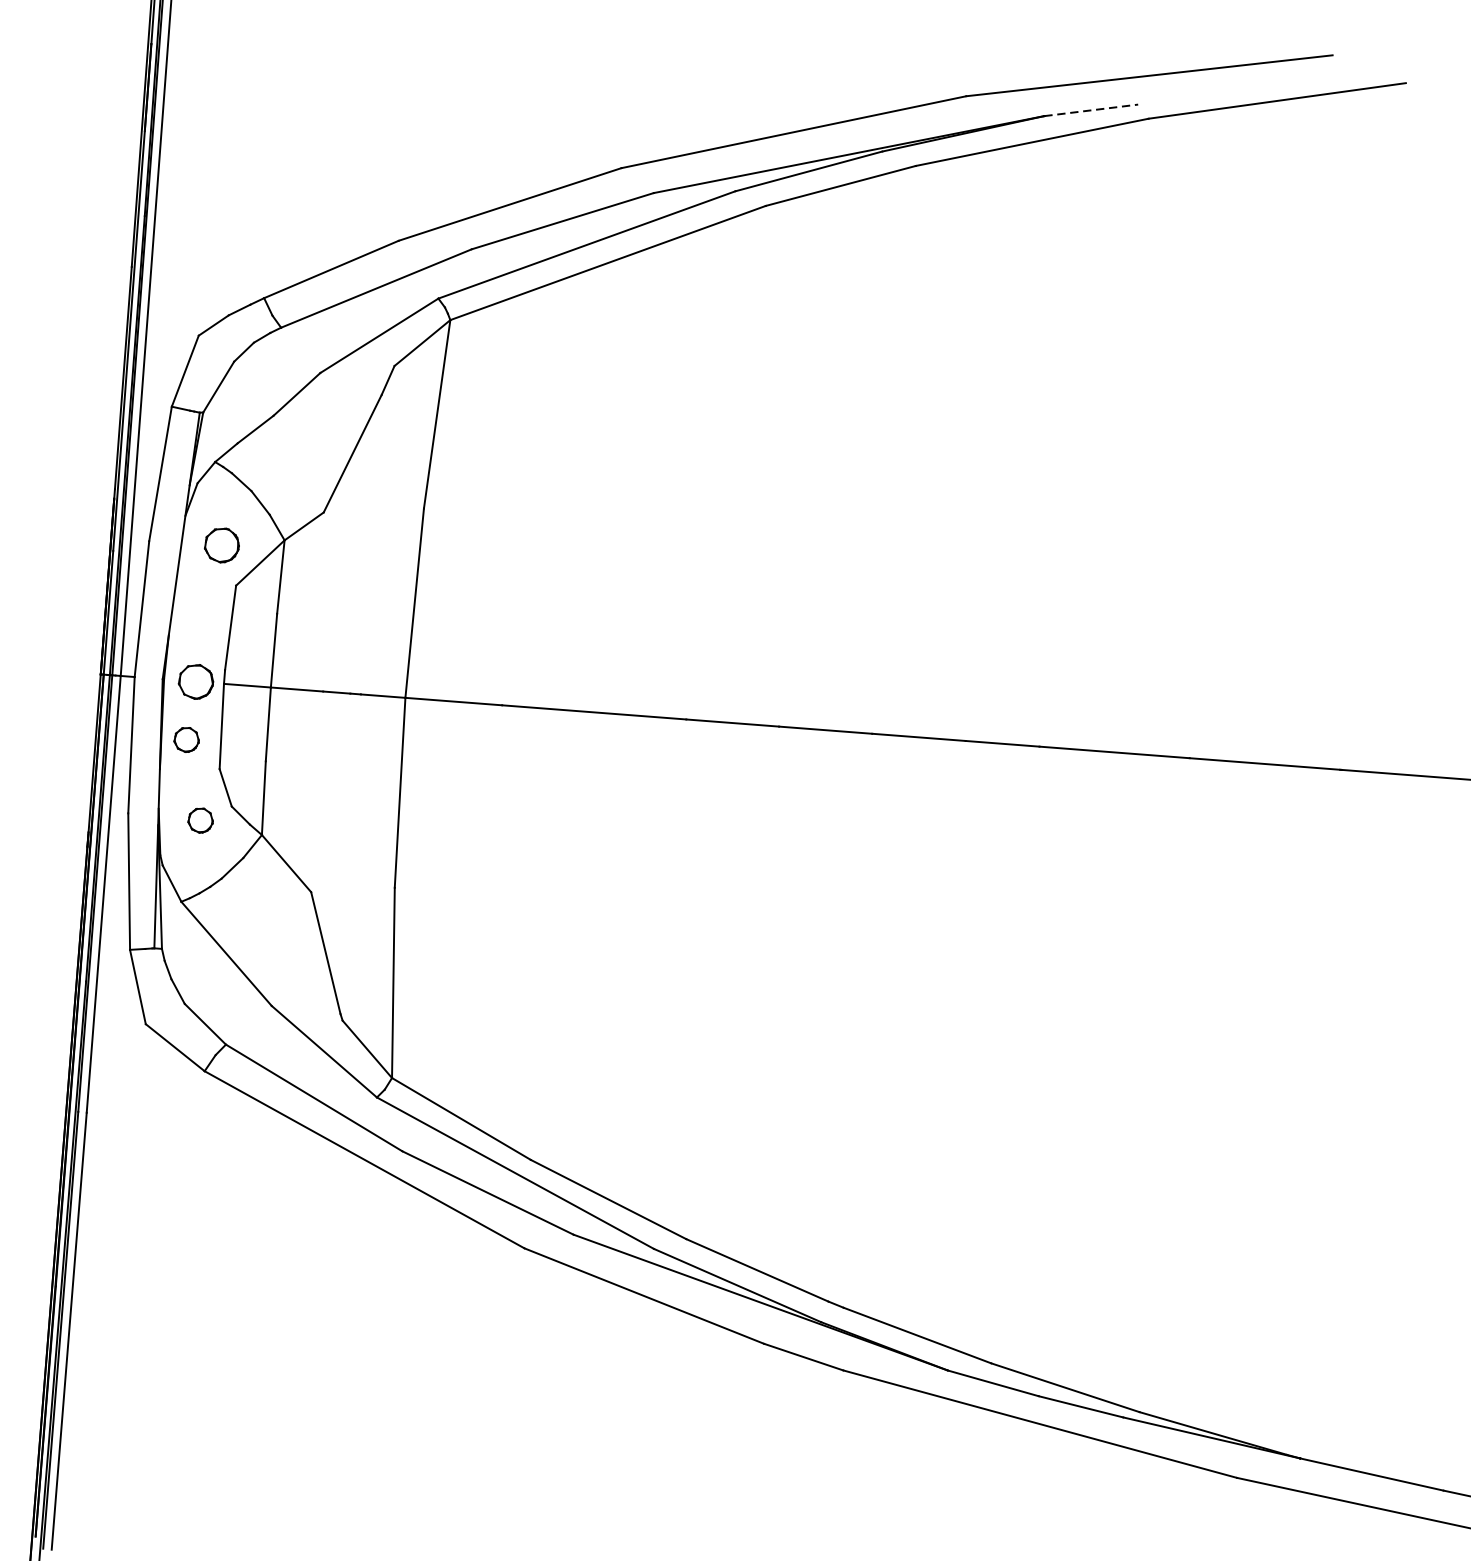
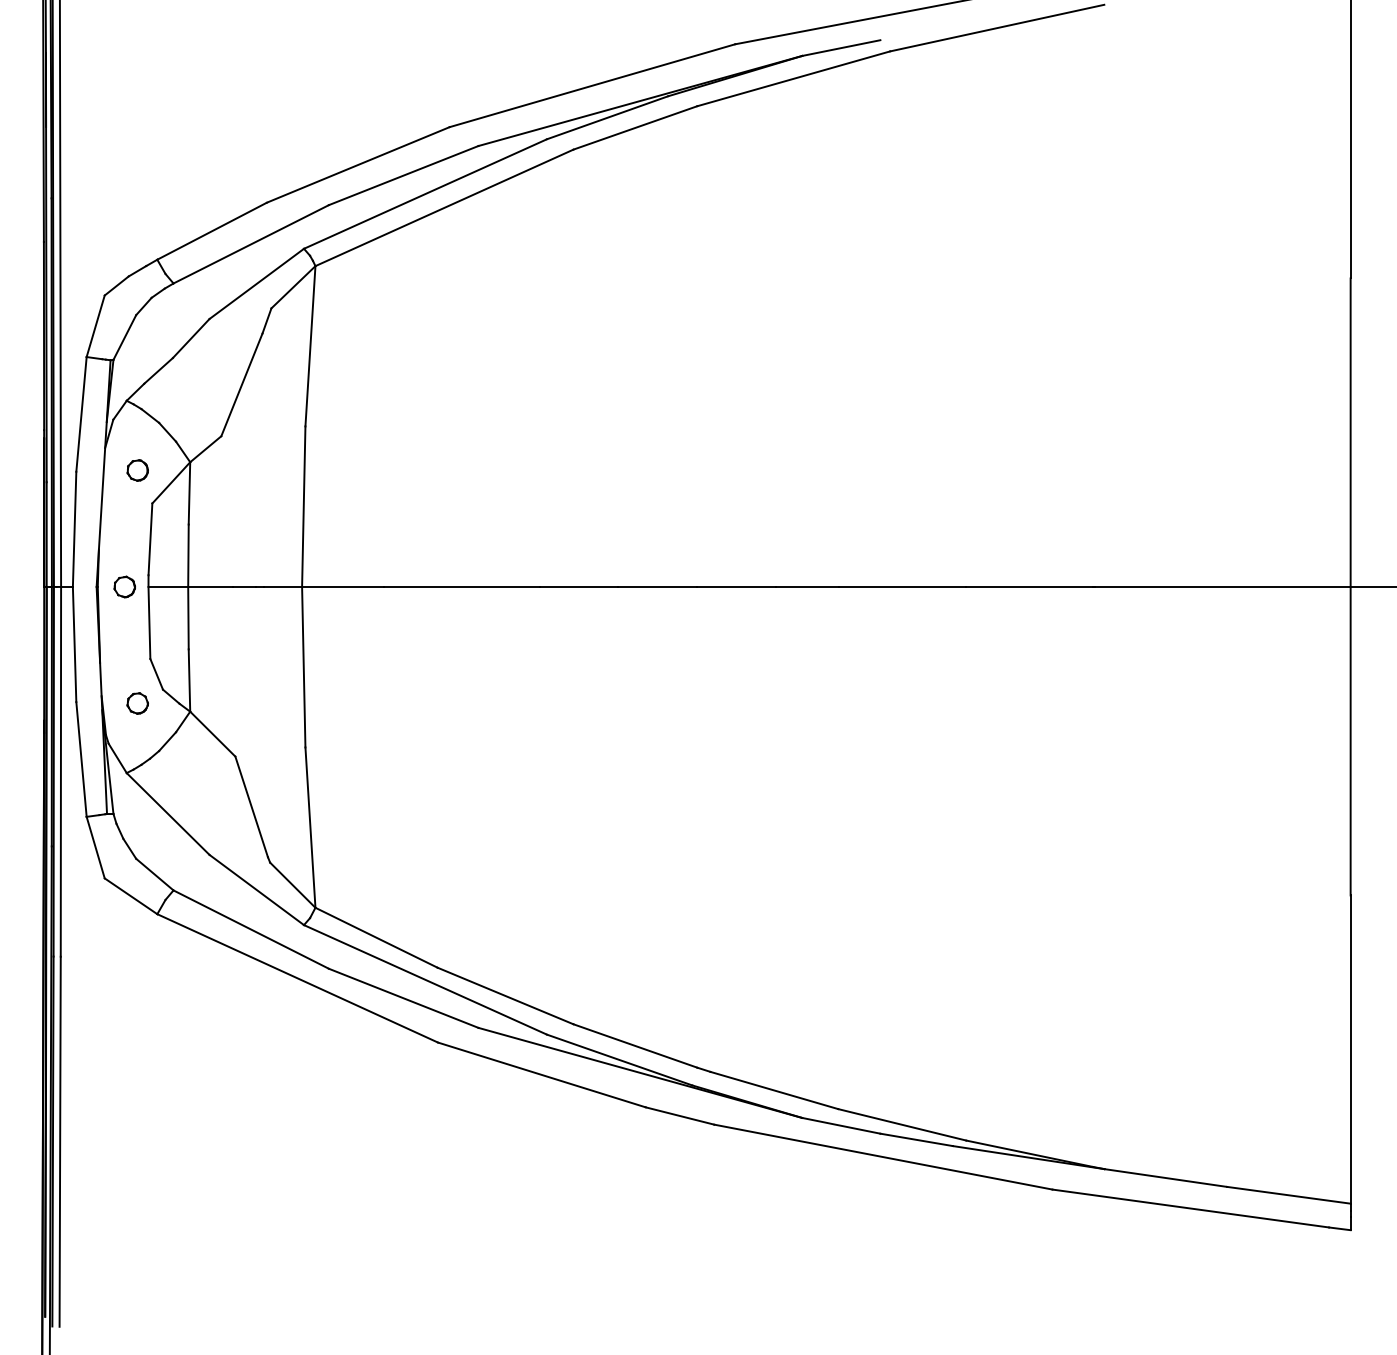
line: (1091, 110) -> (841, 48), dashed -> solid
part: (221, 545) -> (137, 470), size x0.71
part: (195, 681) -> (124, 586), size x0.71
part: (186, 739) -> (120, 636), removed

